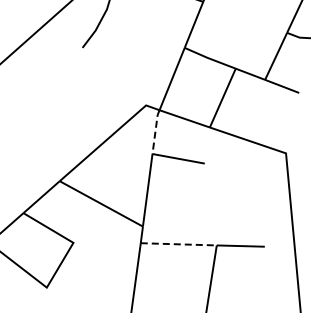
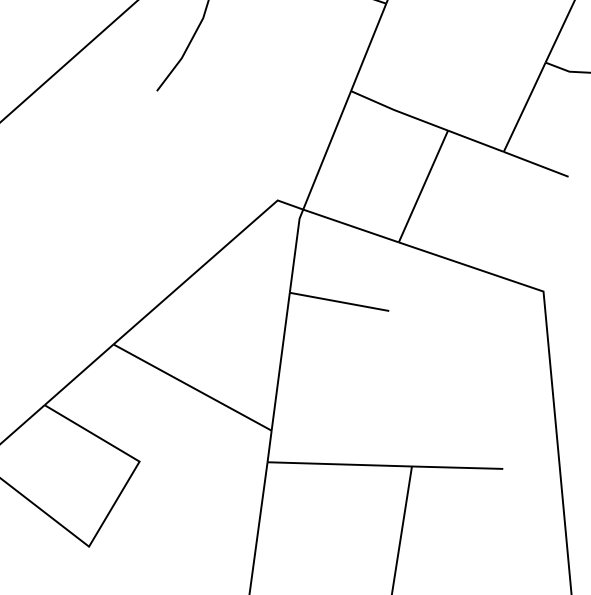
line: (155, 131) -> (295, 249), dashed -> solid
line: (179, 244) -> (341, 464), dashed -> solid

